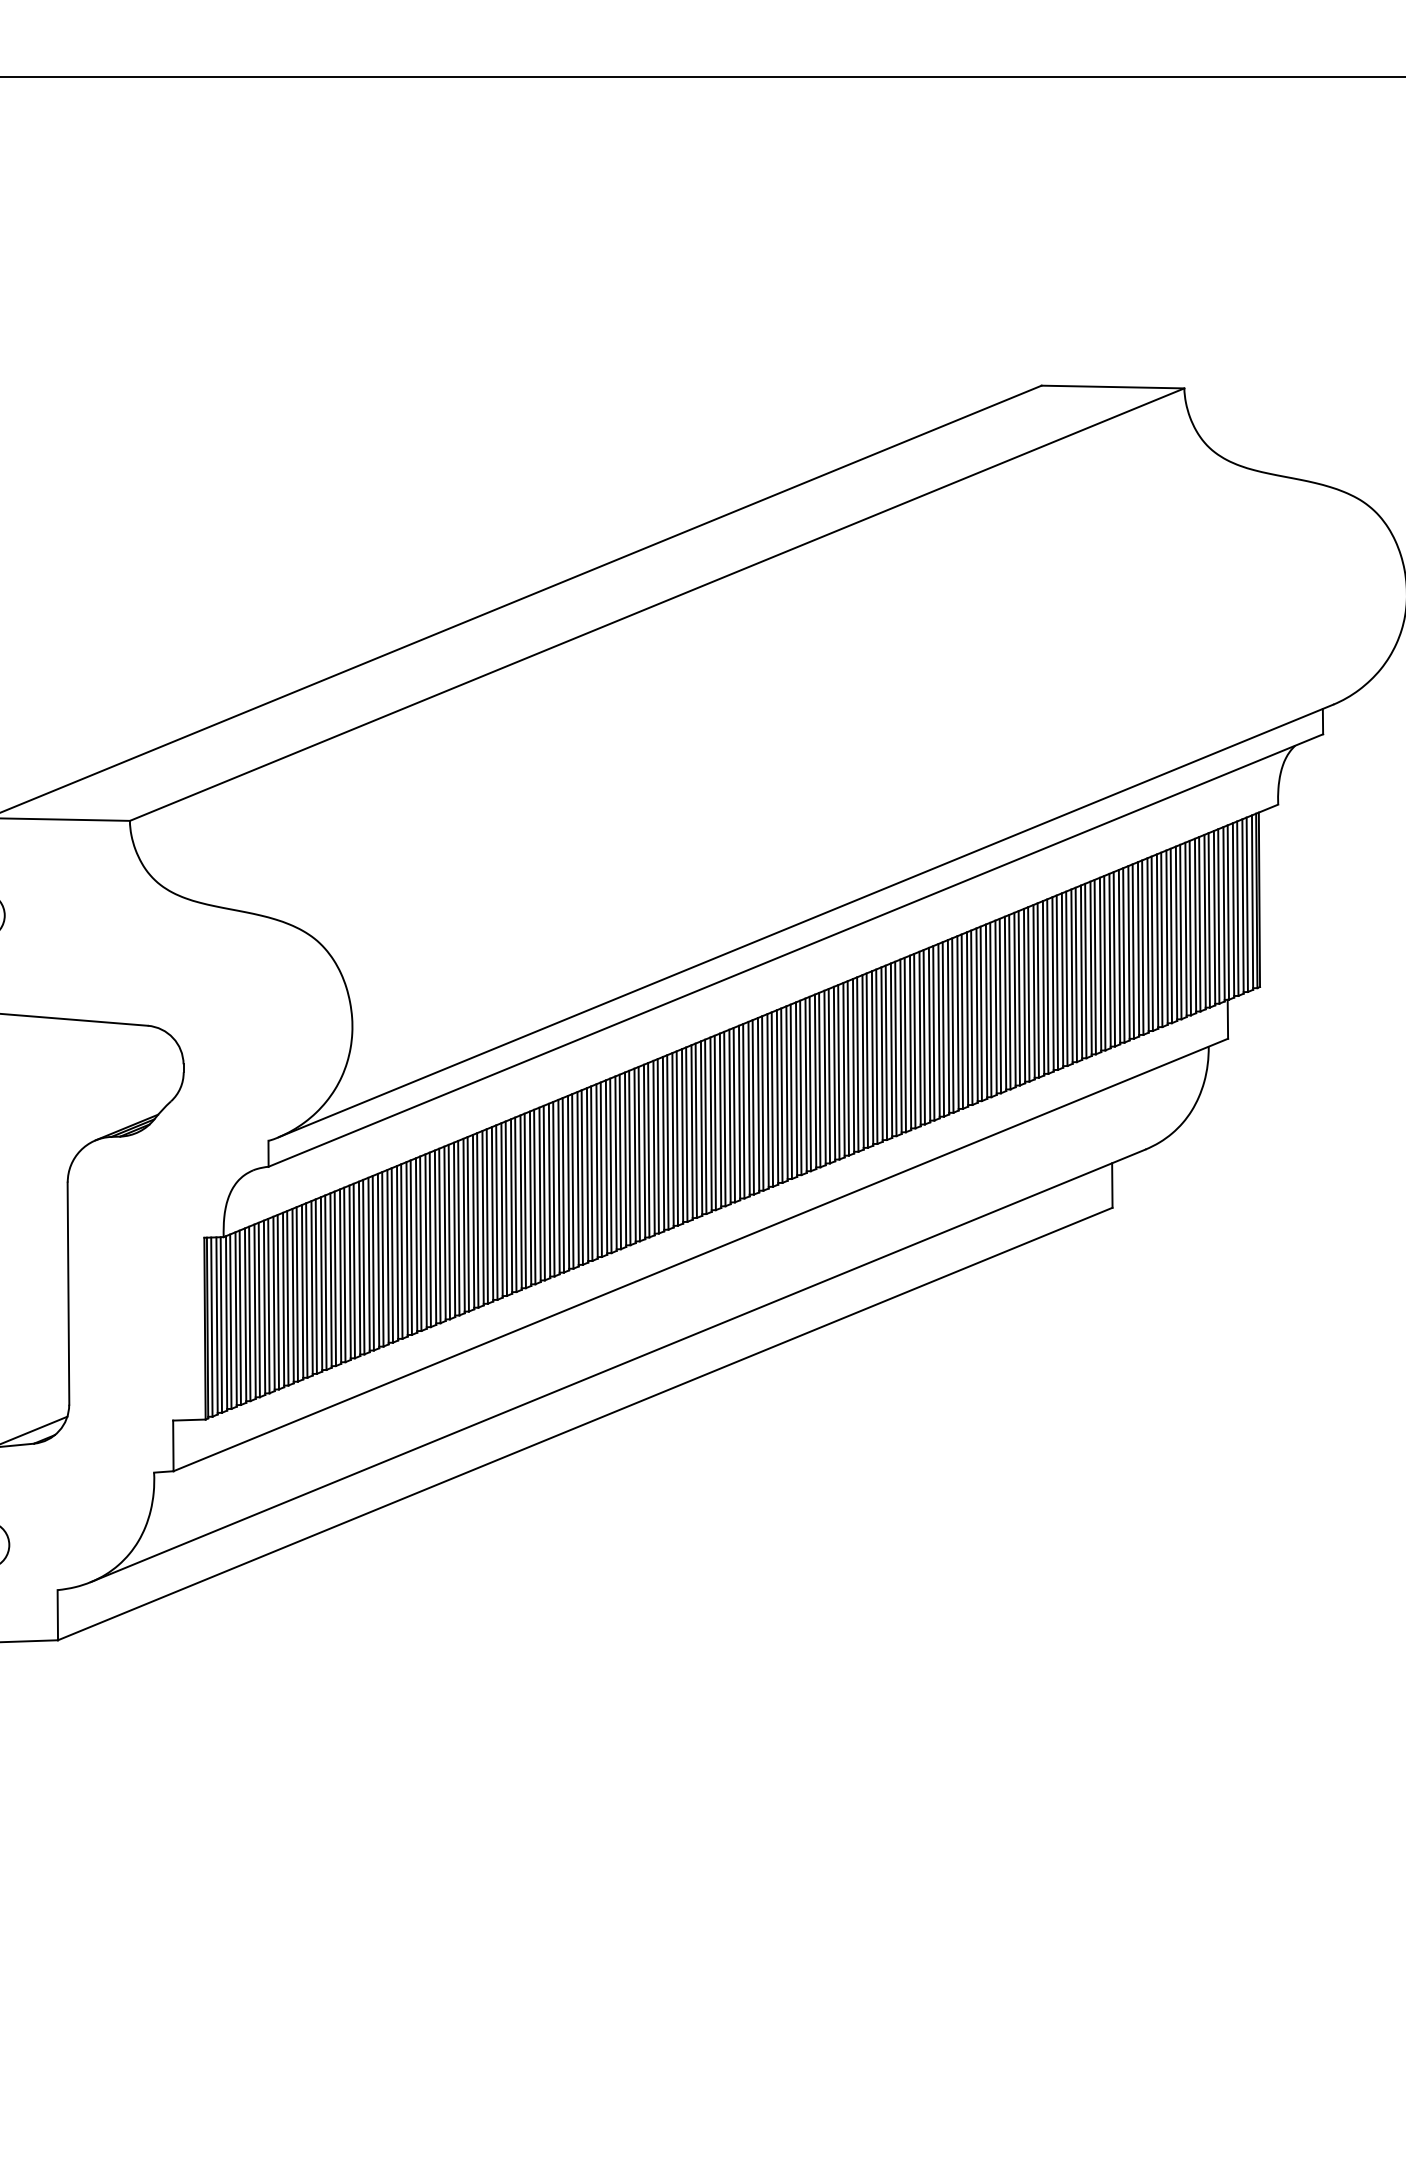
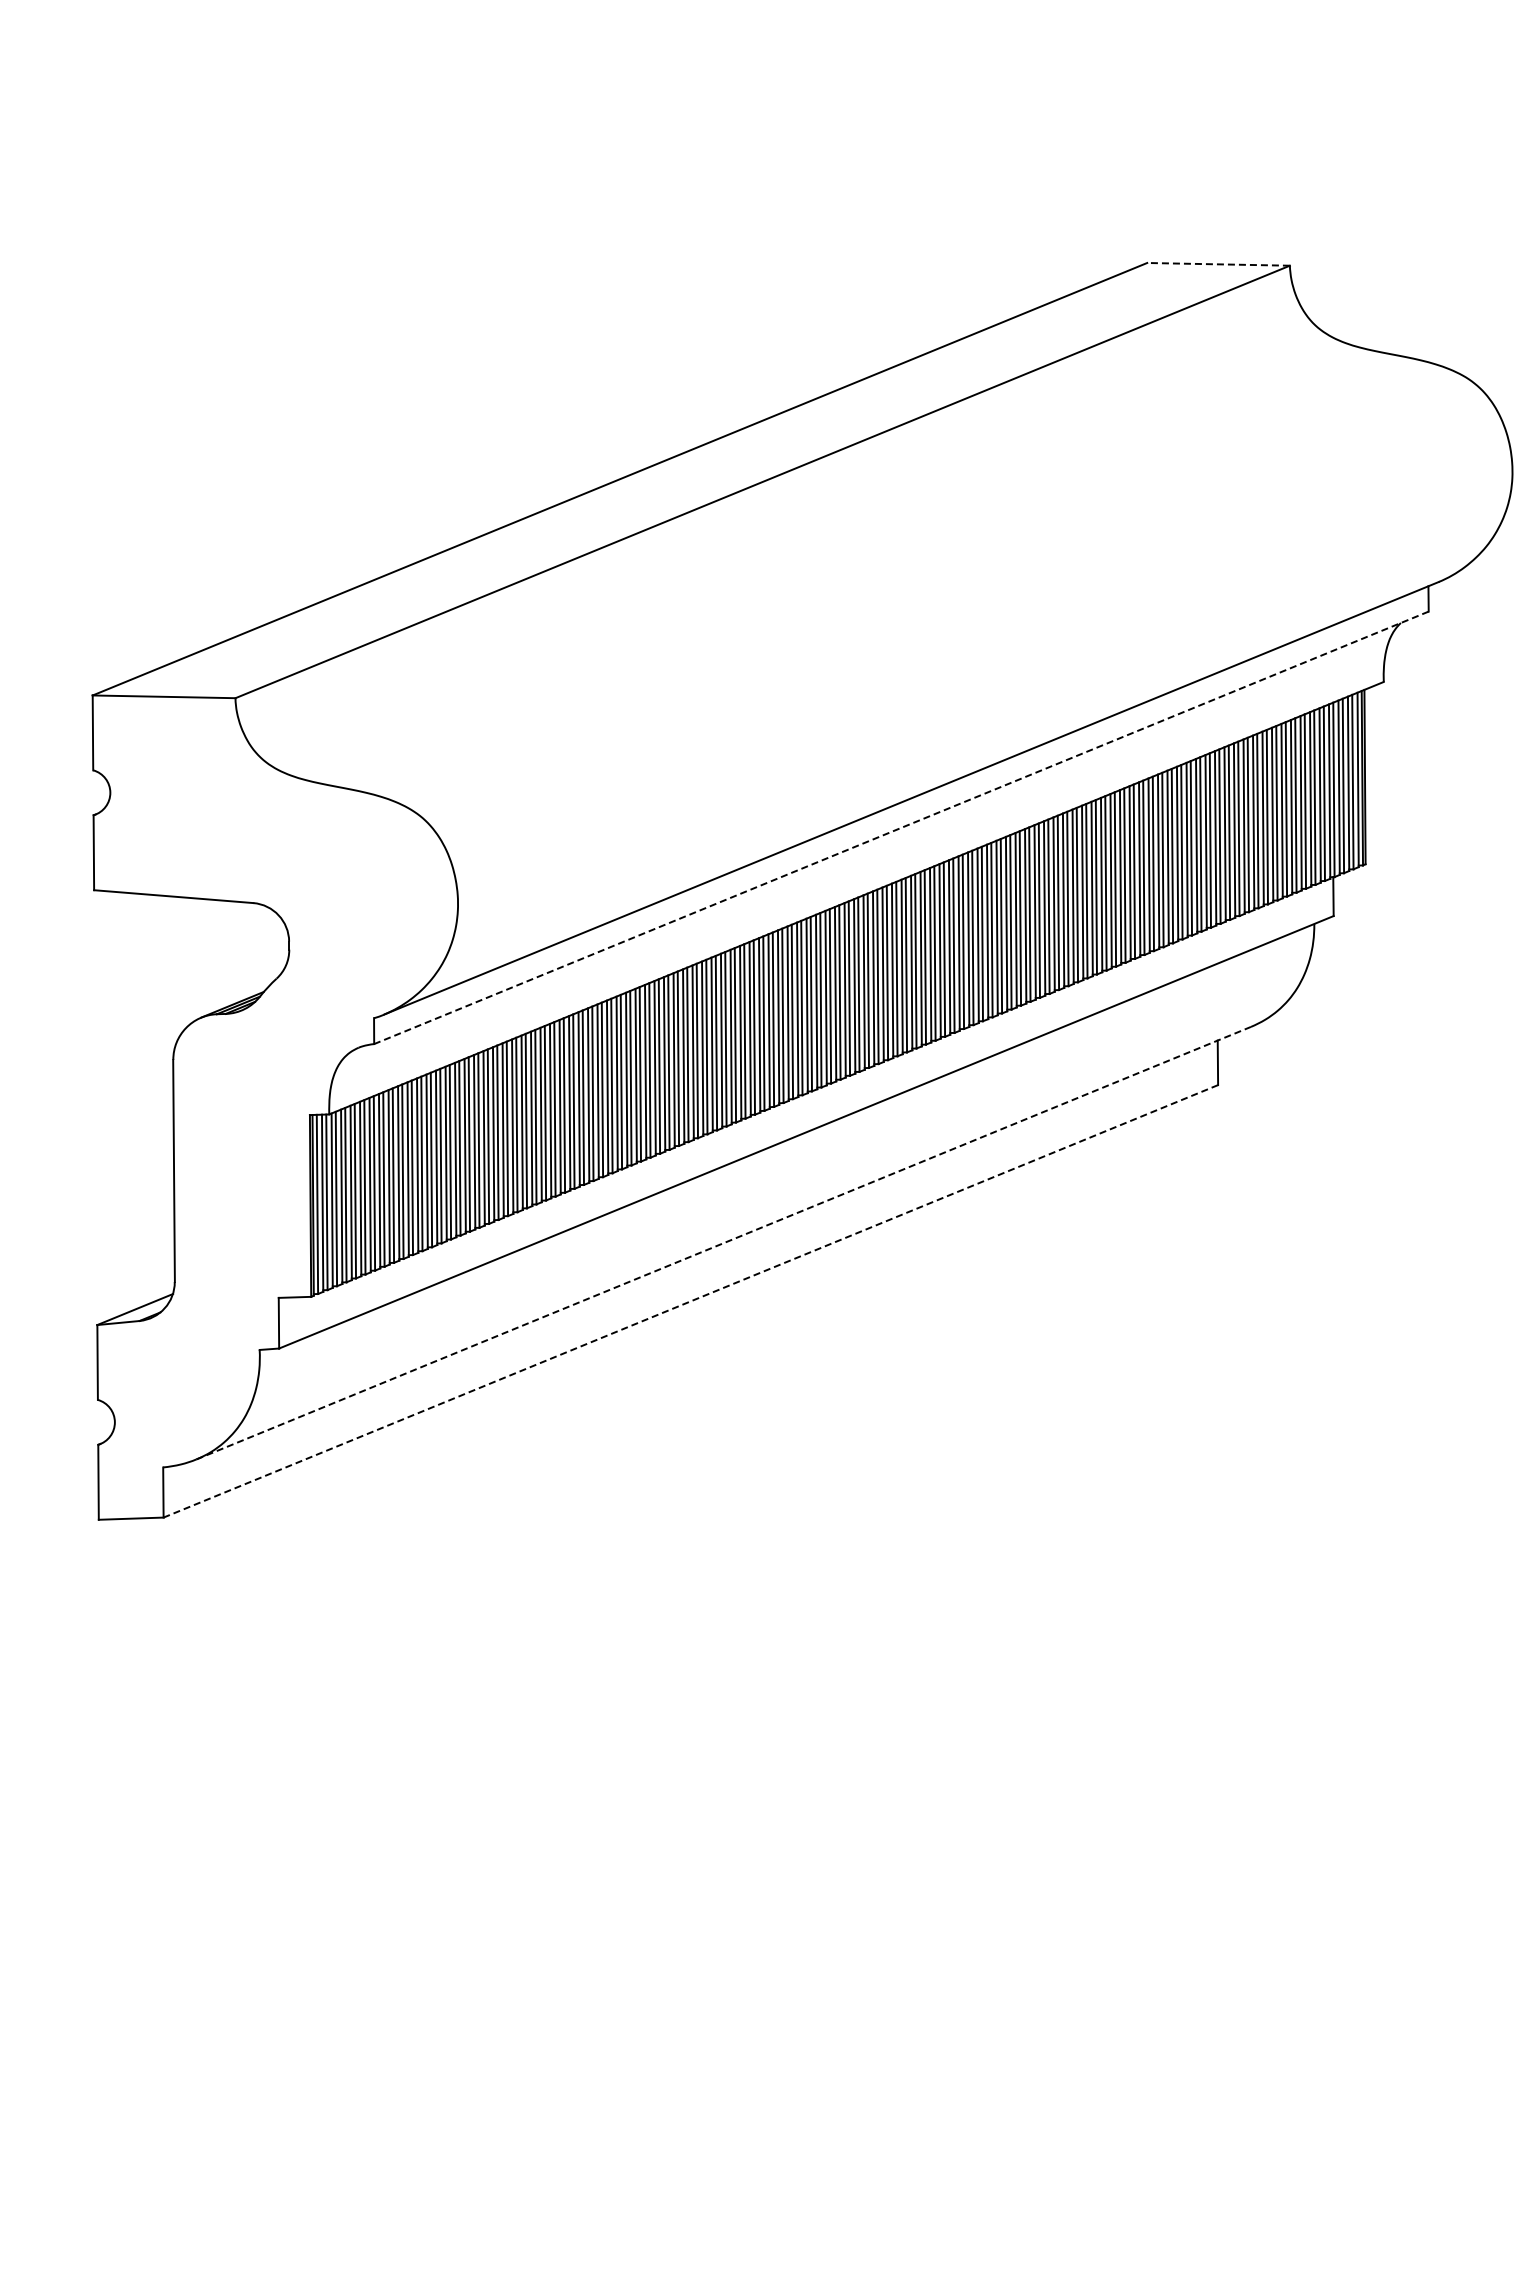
line: (1112, 387) -> (1218, 264), solid -> dashed
line: (795, 950) -> (901, 827), solid -> dashed
line: (617, 1366) -> (723, 1243), solid -> dashed
line: (584, 1424) -> (690, 1301), solid -> dashed

